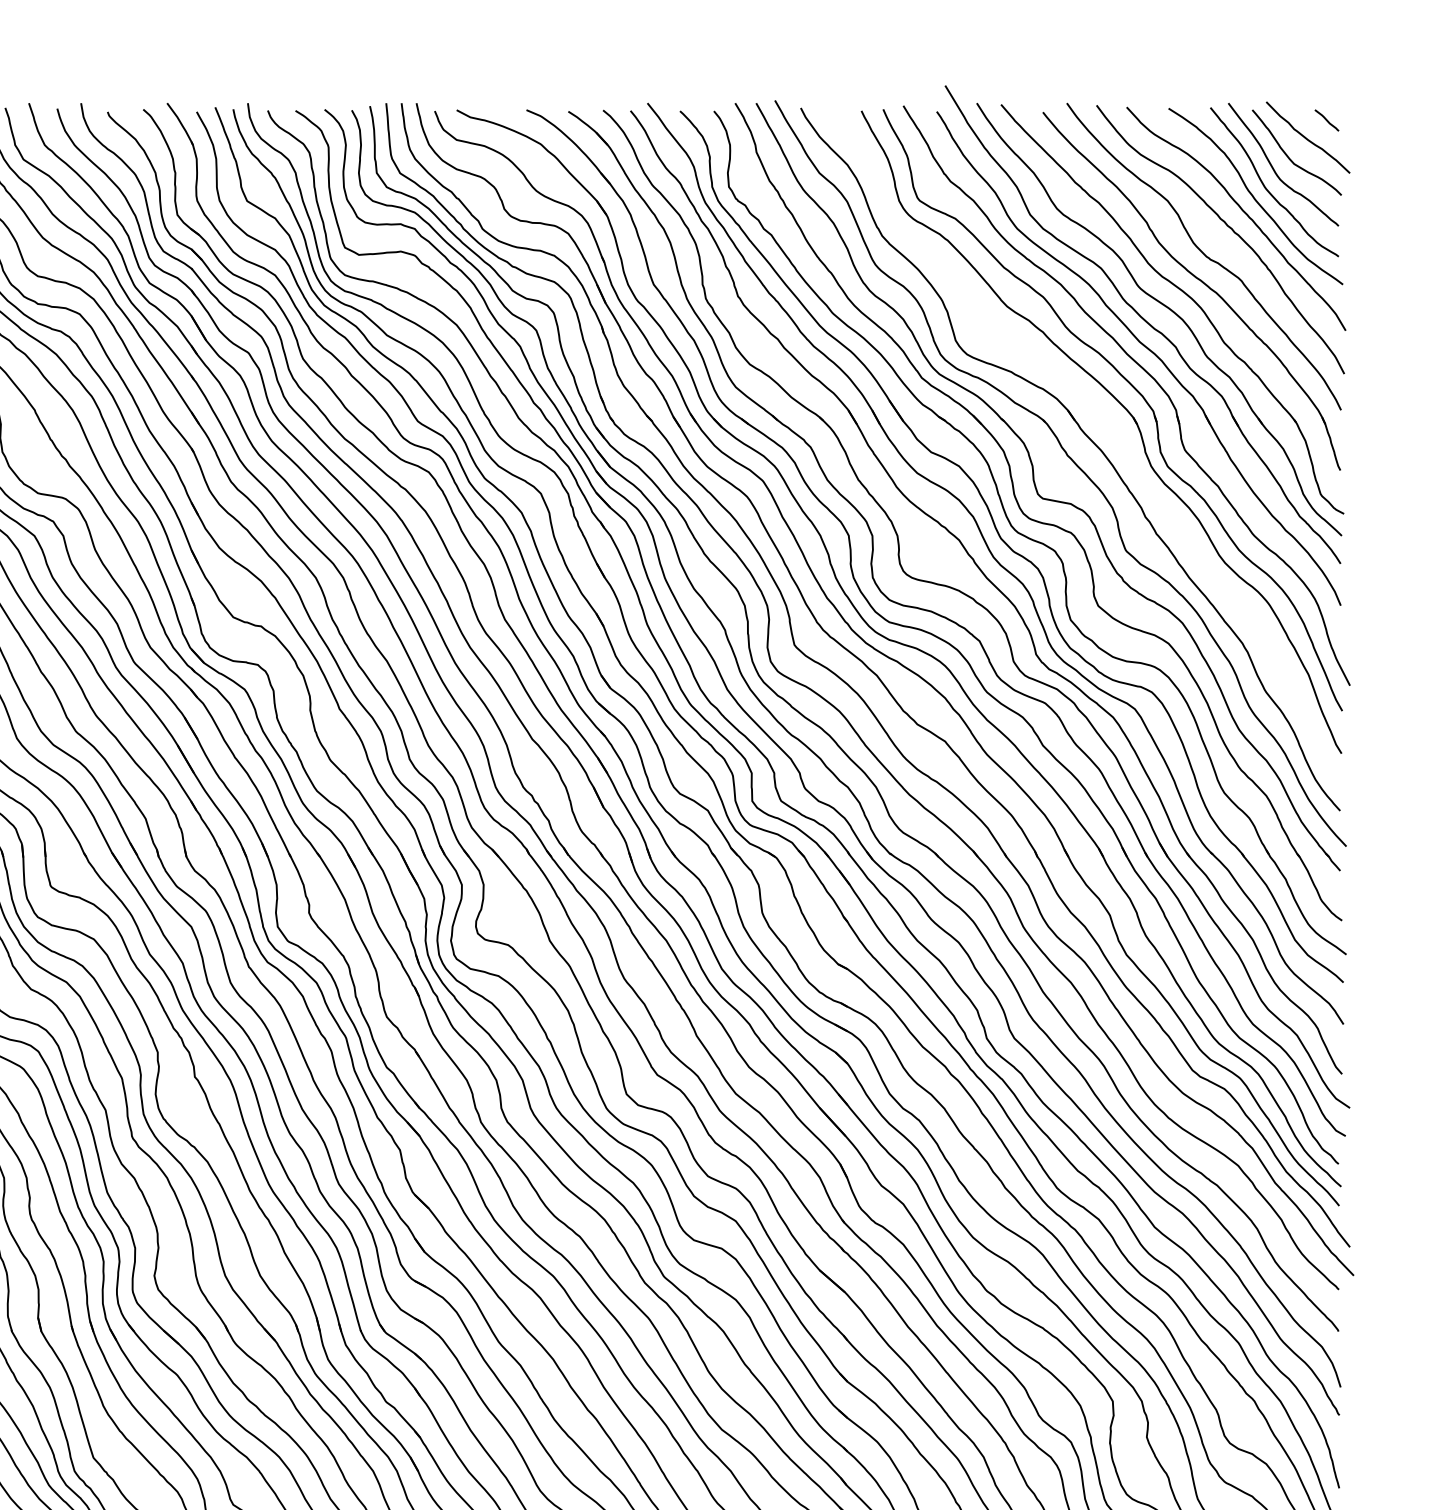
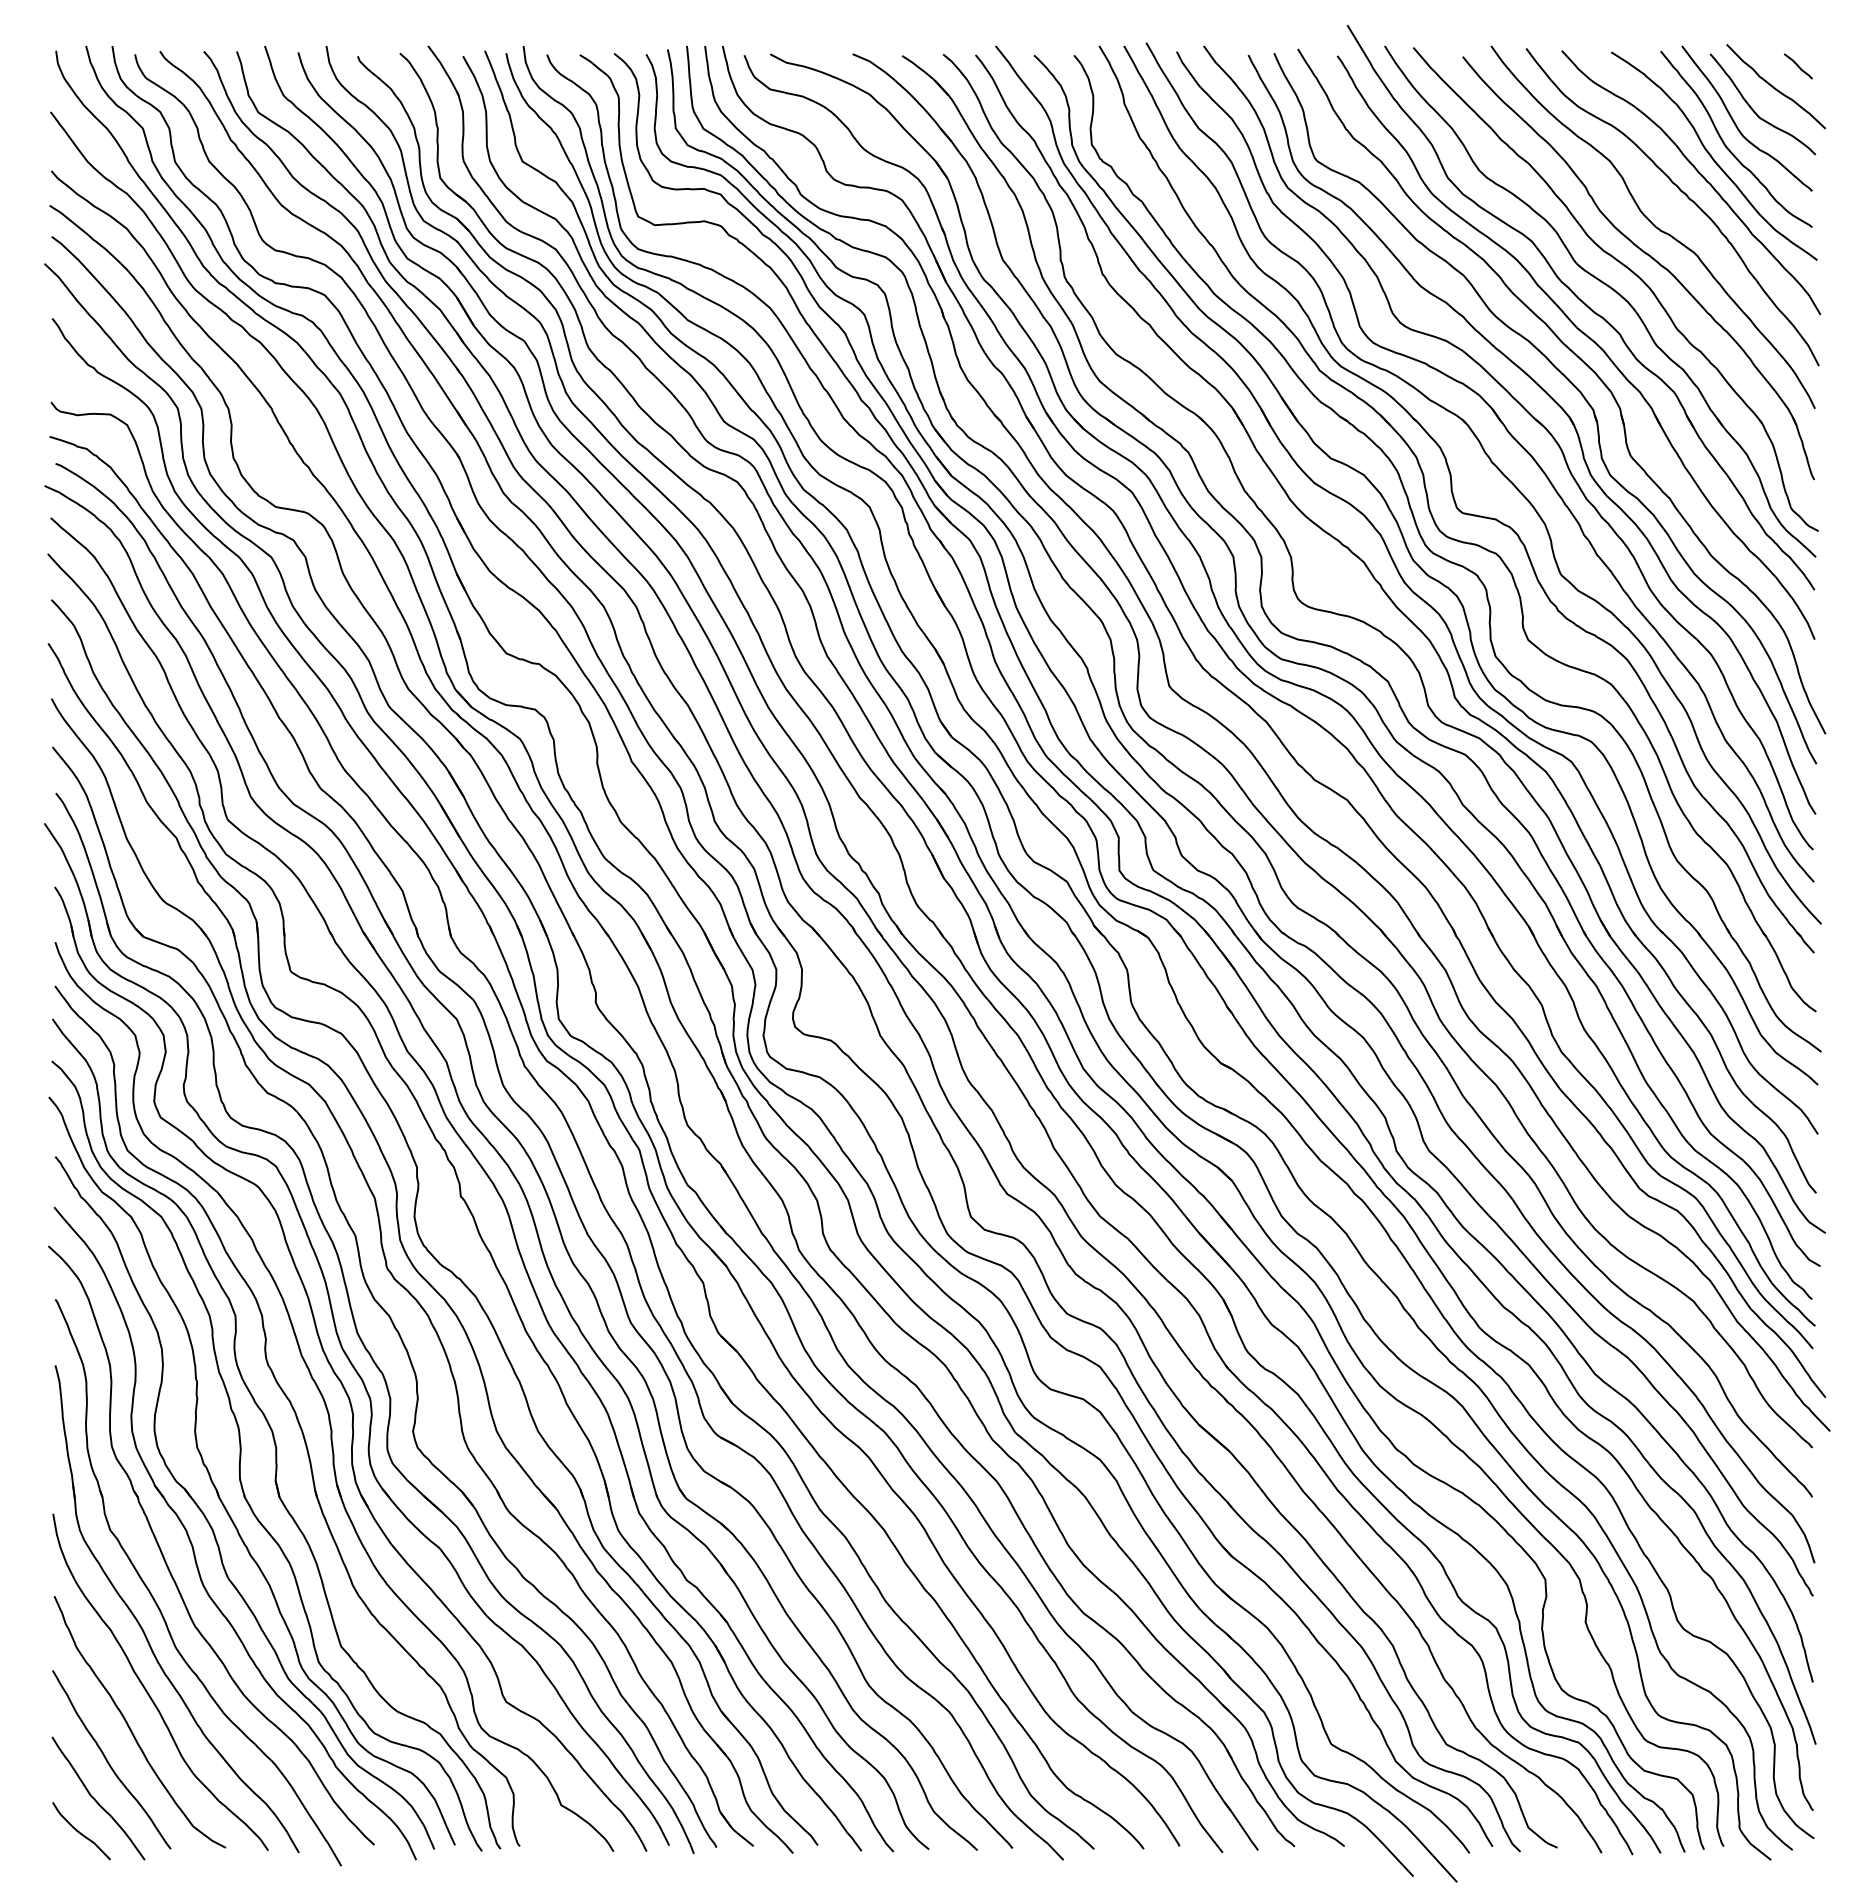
part: (1104, 420) -> (1535, 420), added

